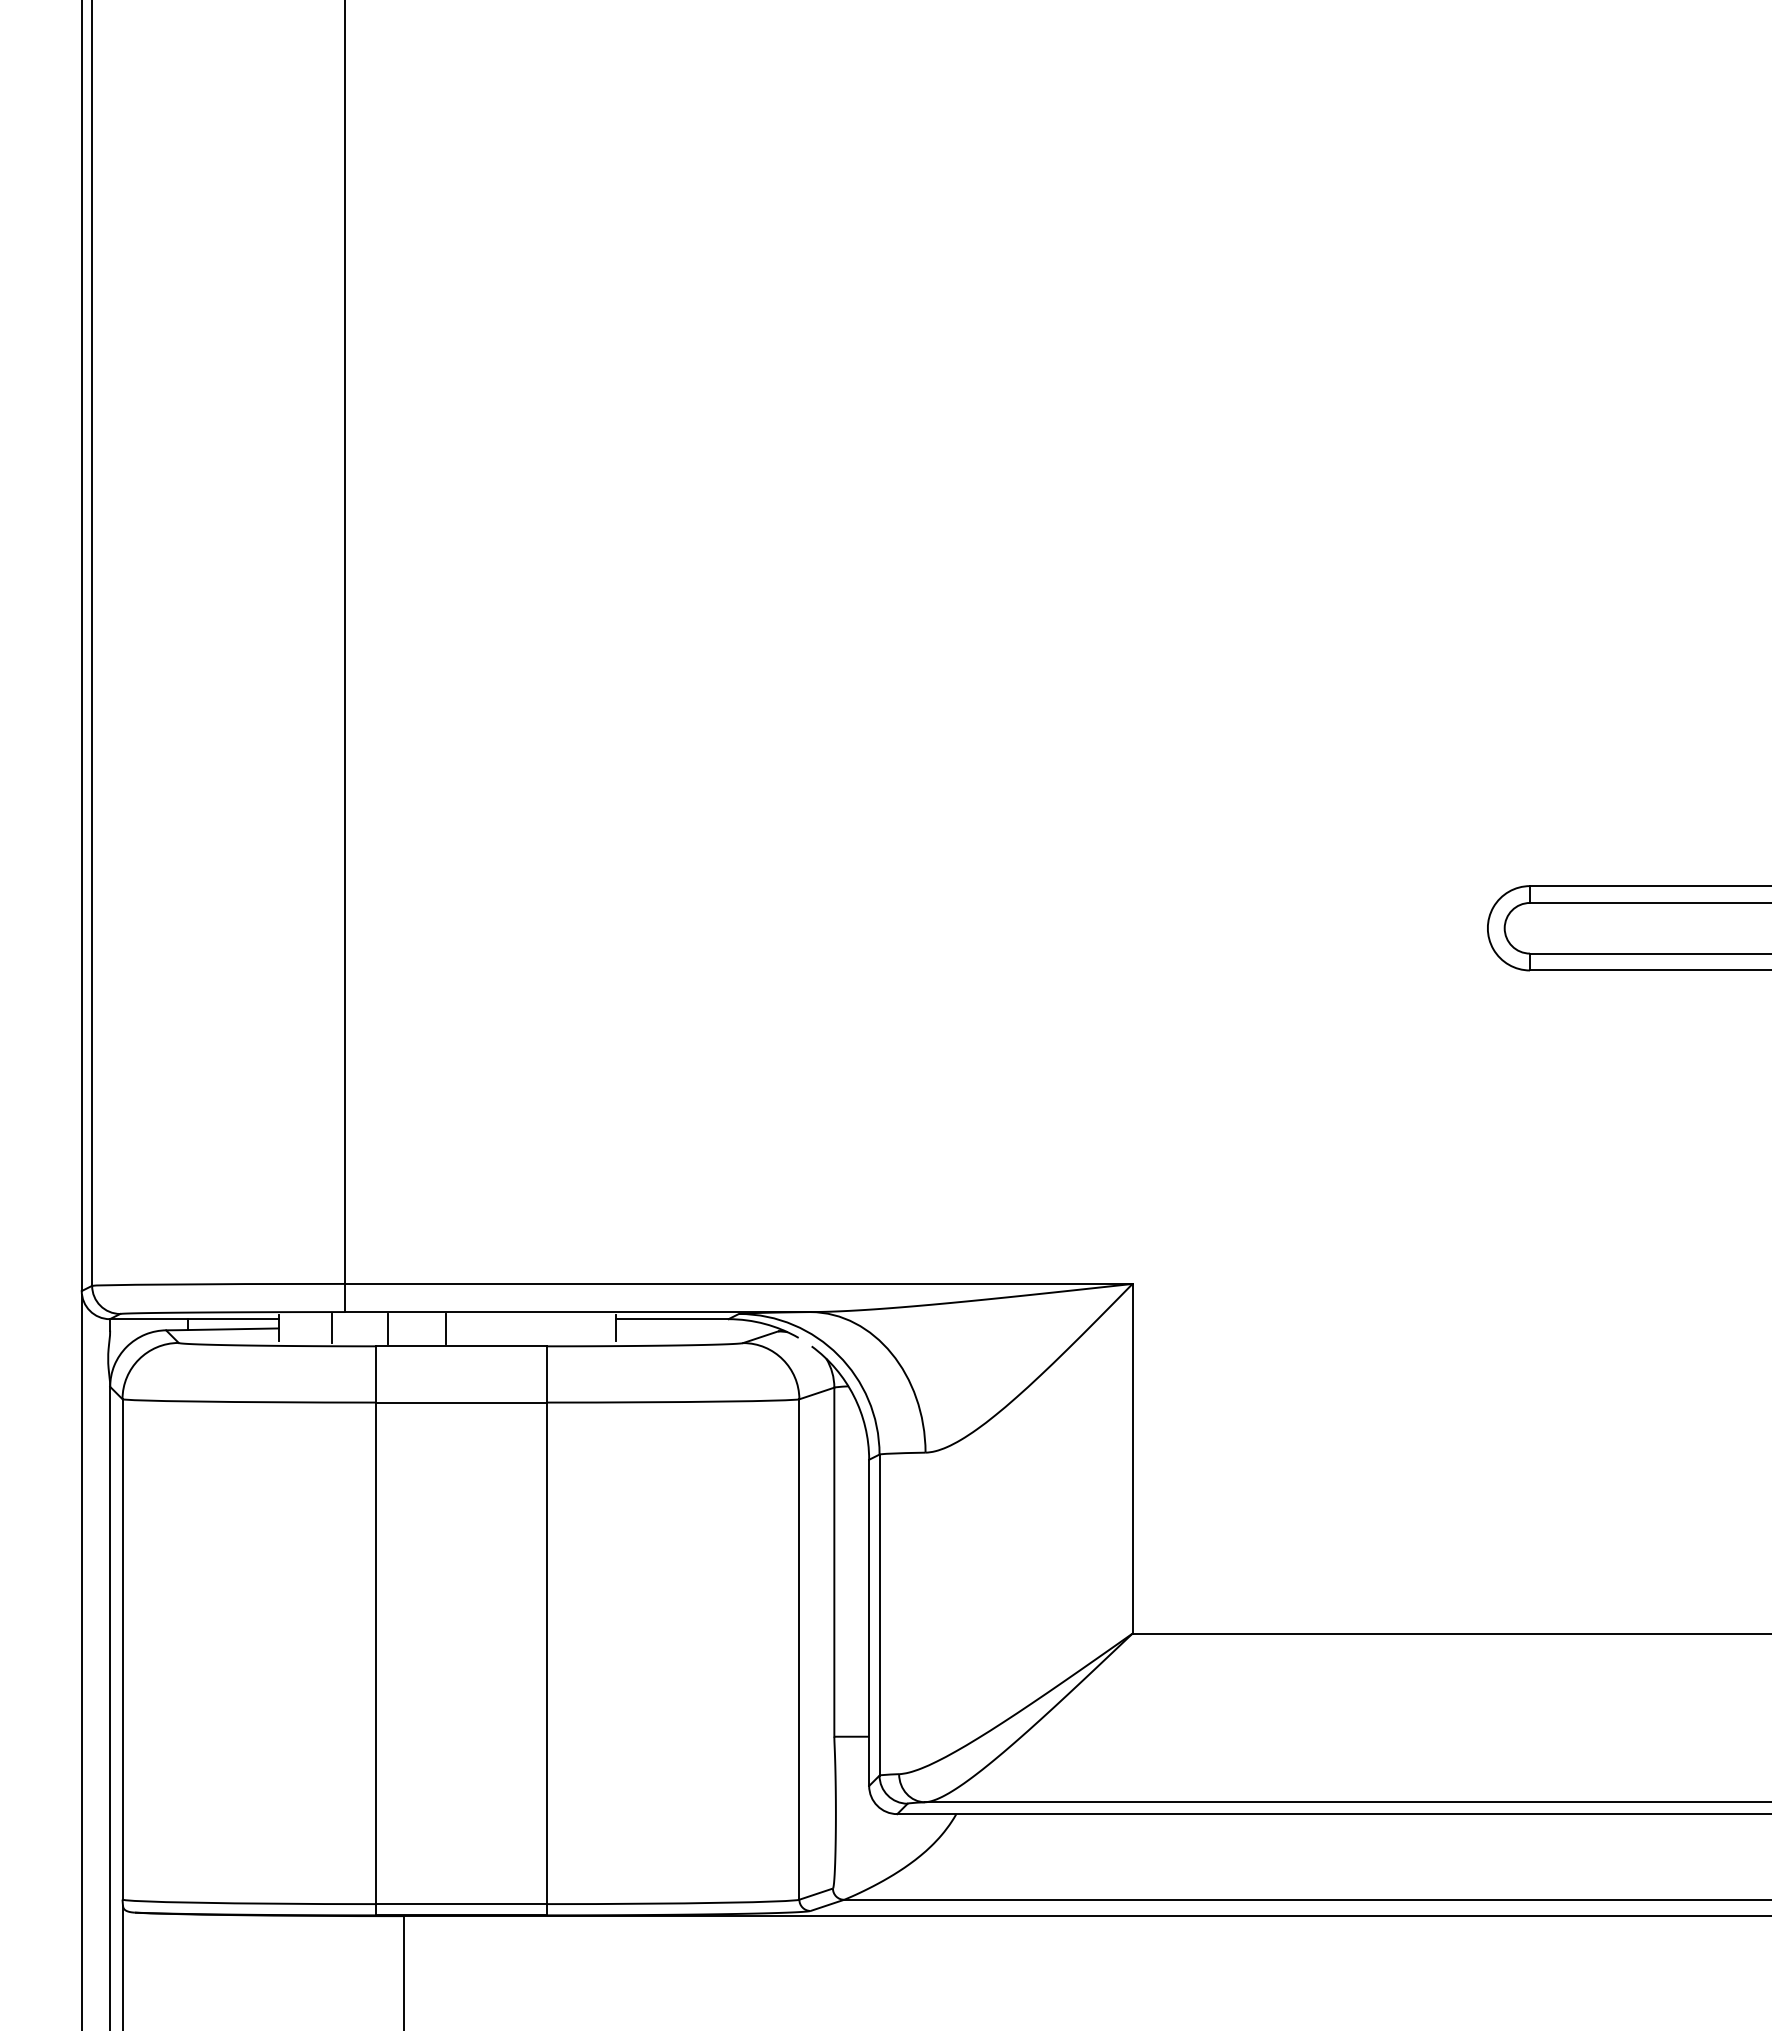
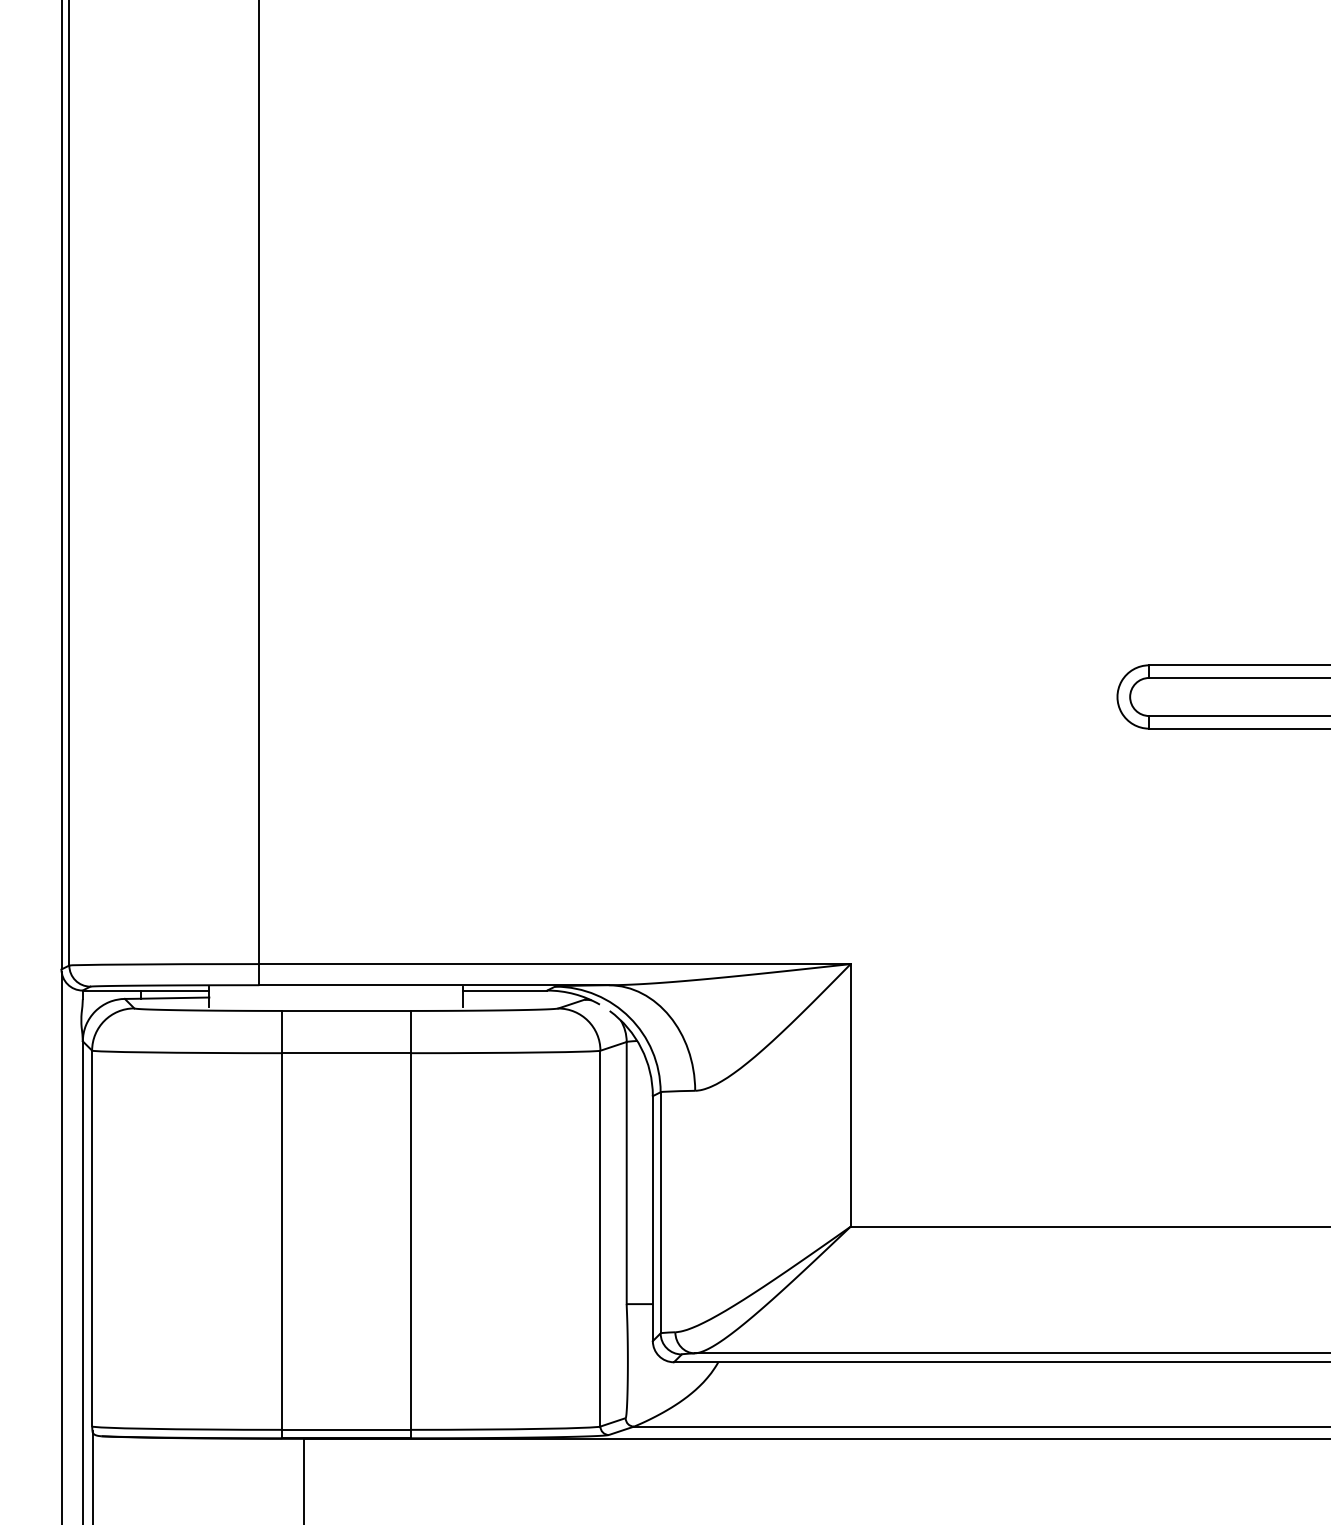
line: (331, 1328) -> (249, 997), removed
line: (387, 1328) -> (291, 997), removed
line: (446, 1328) -> (335, 997), removed

